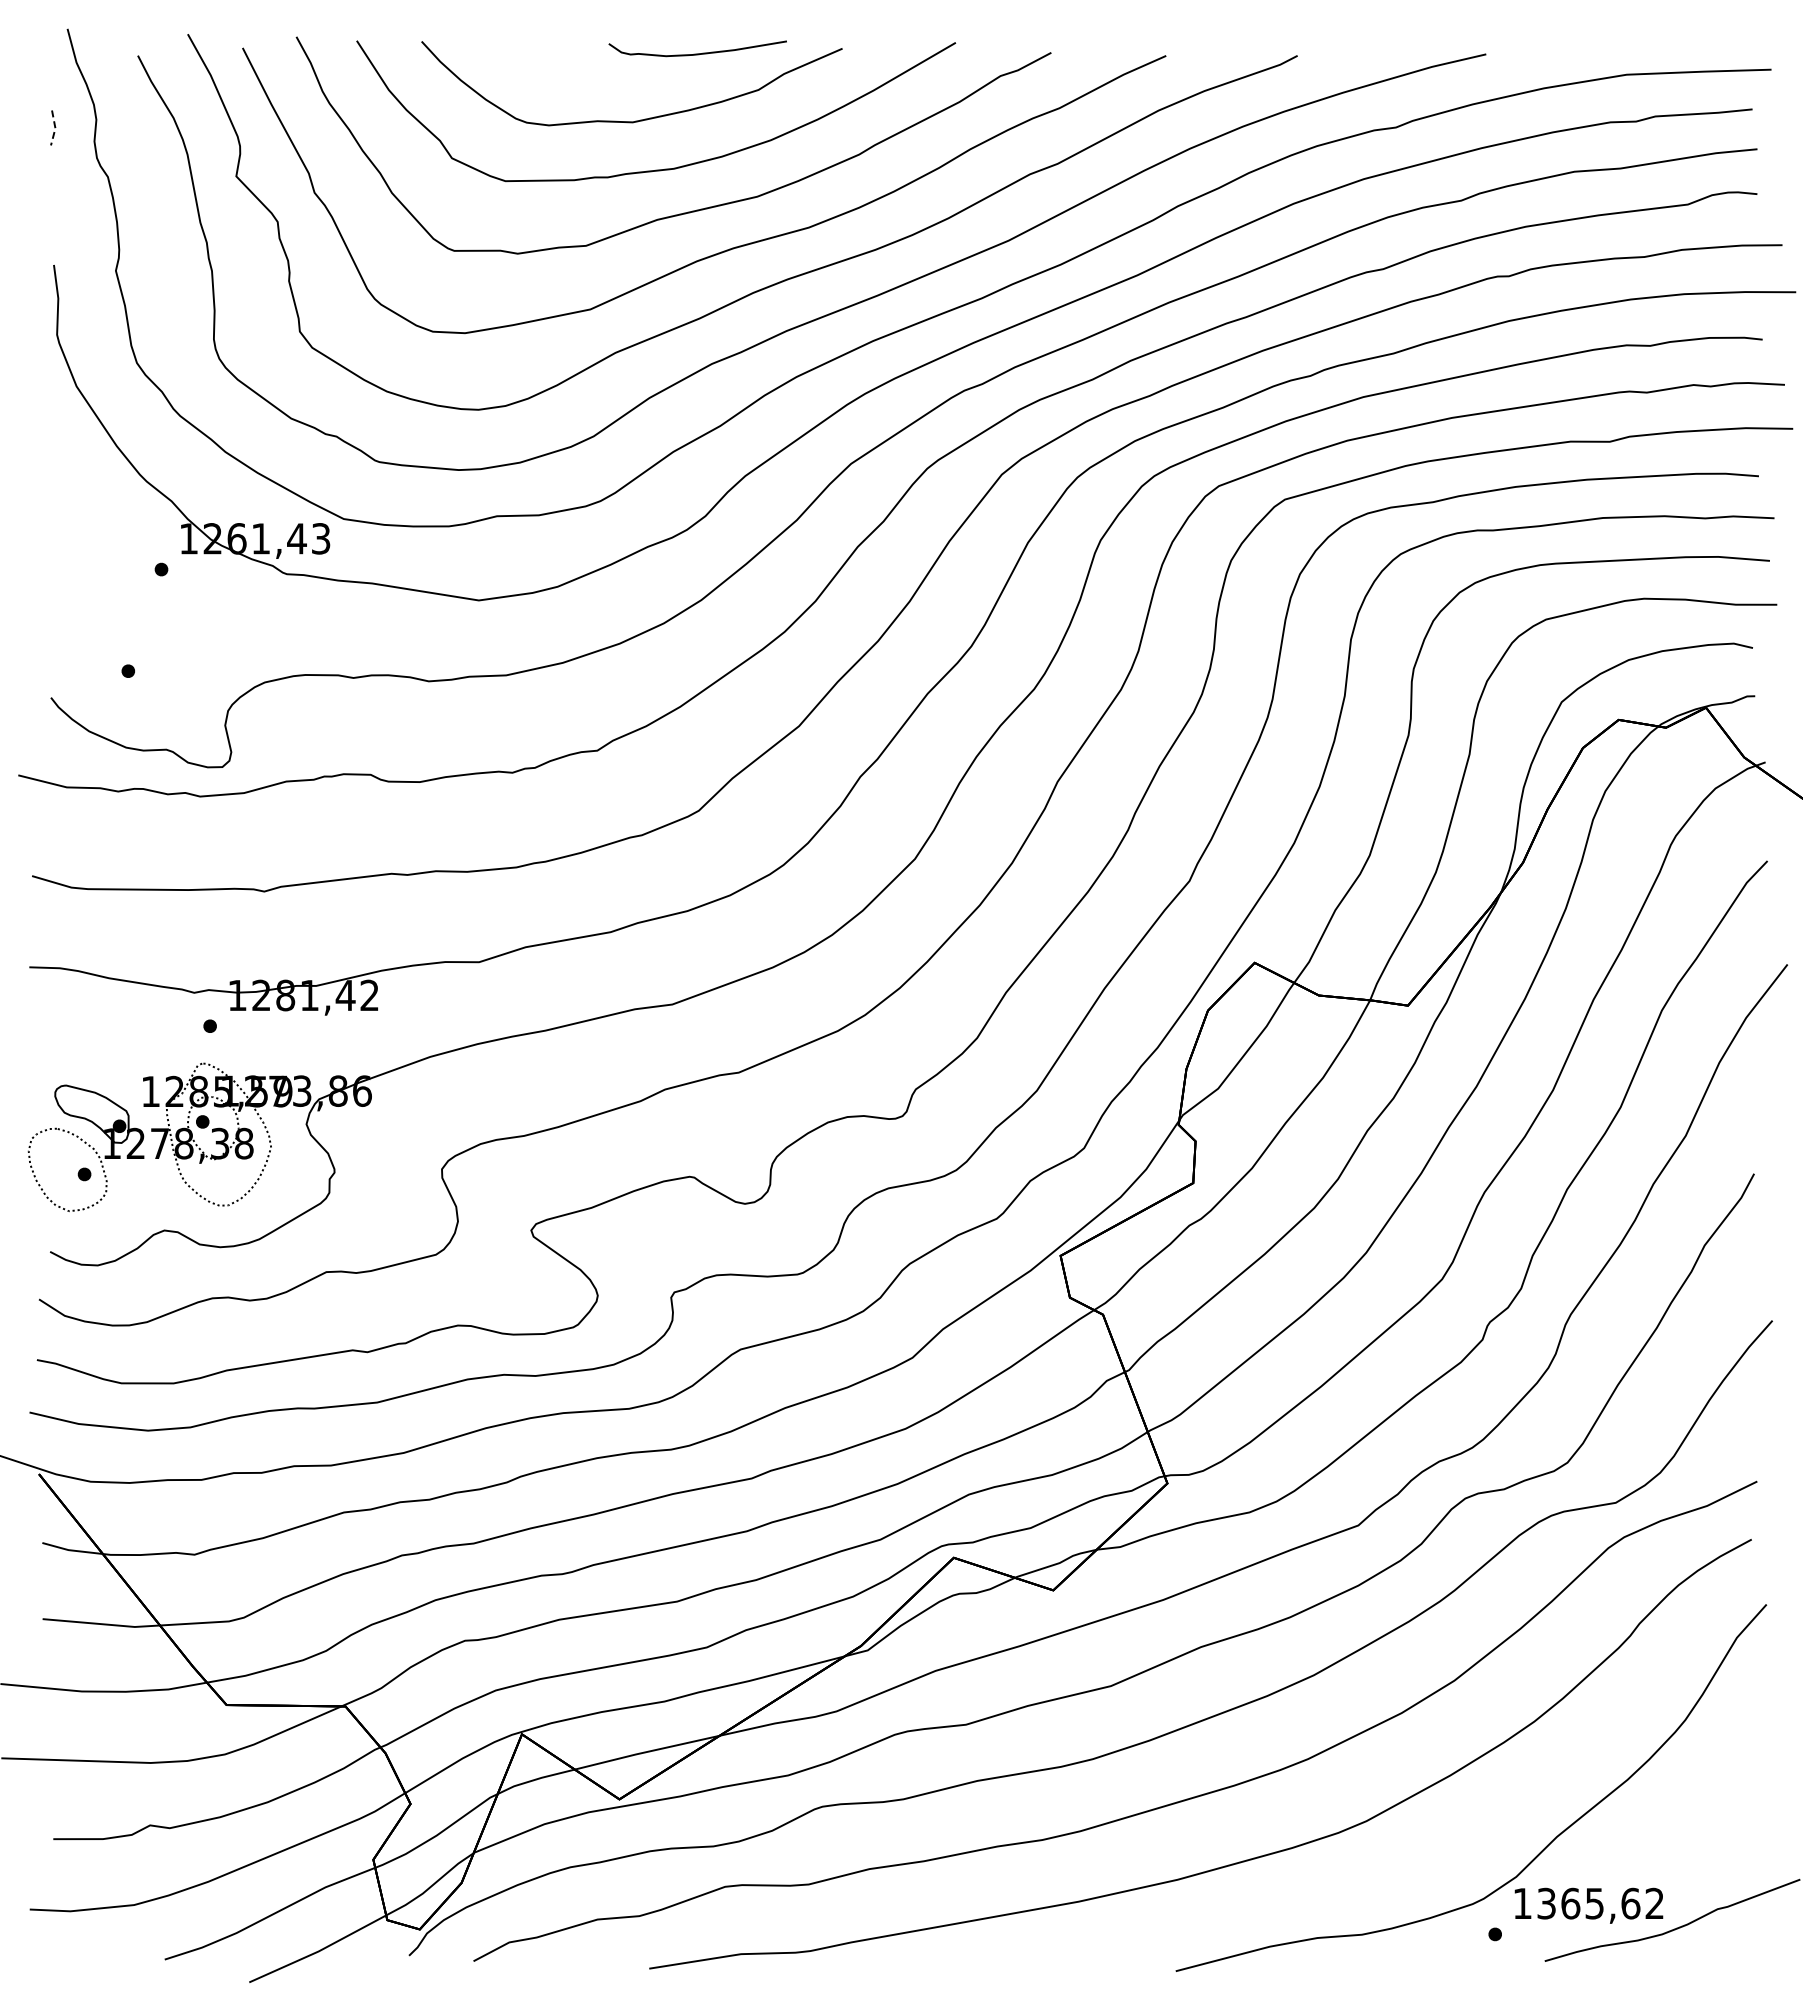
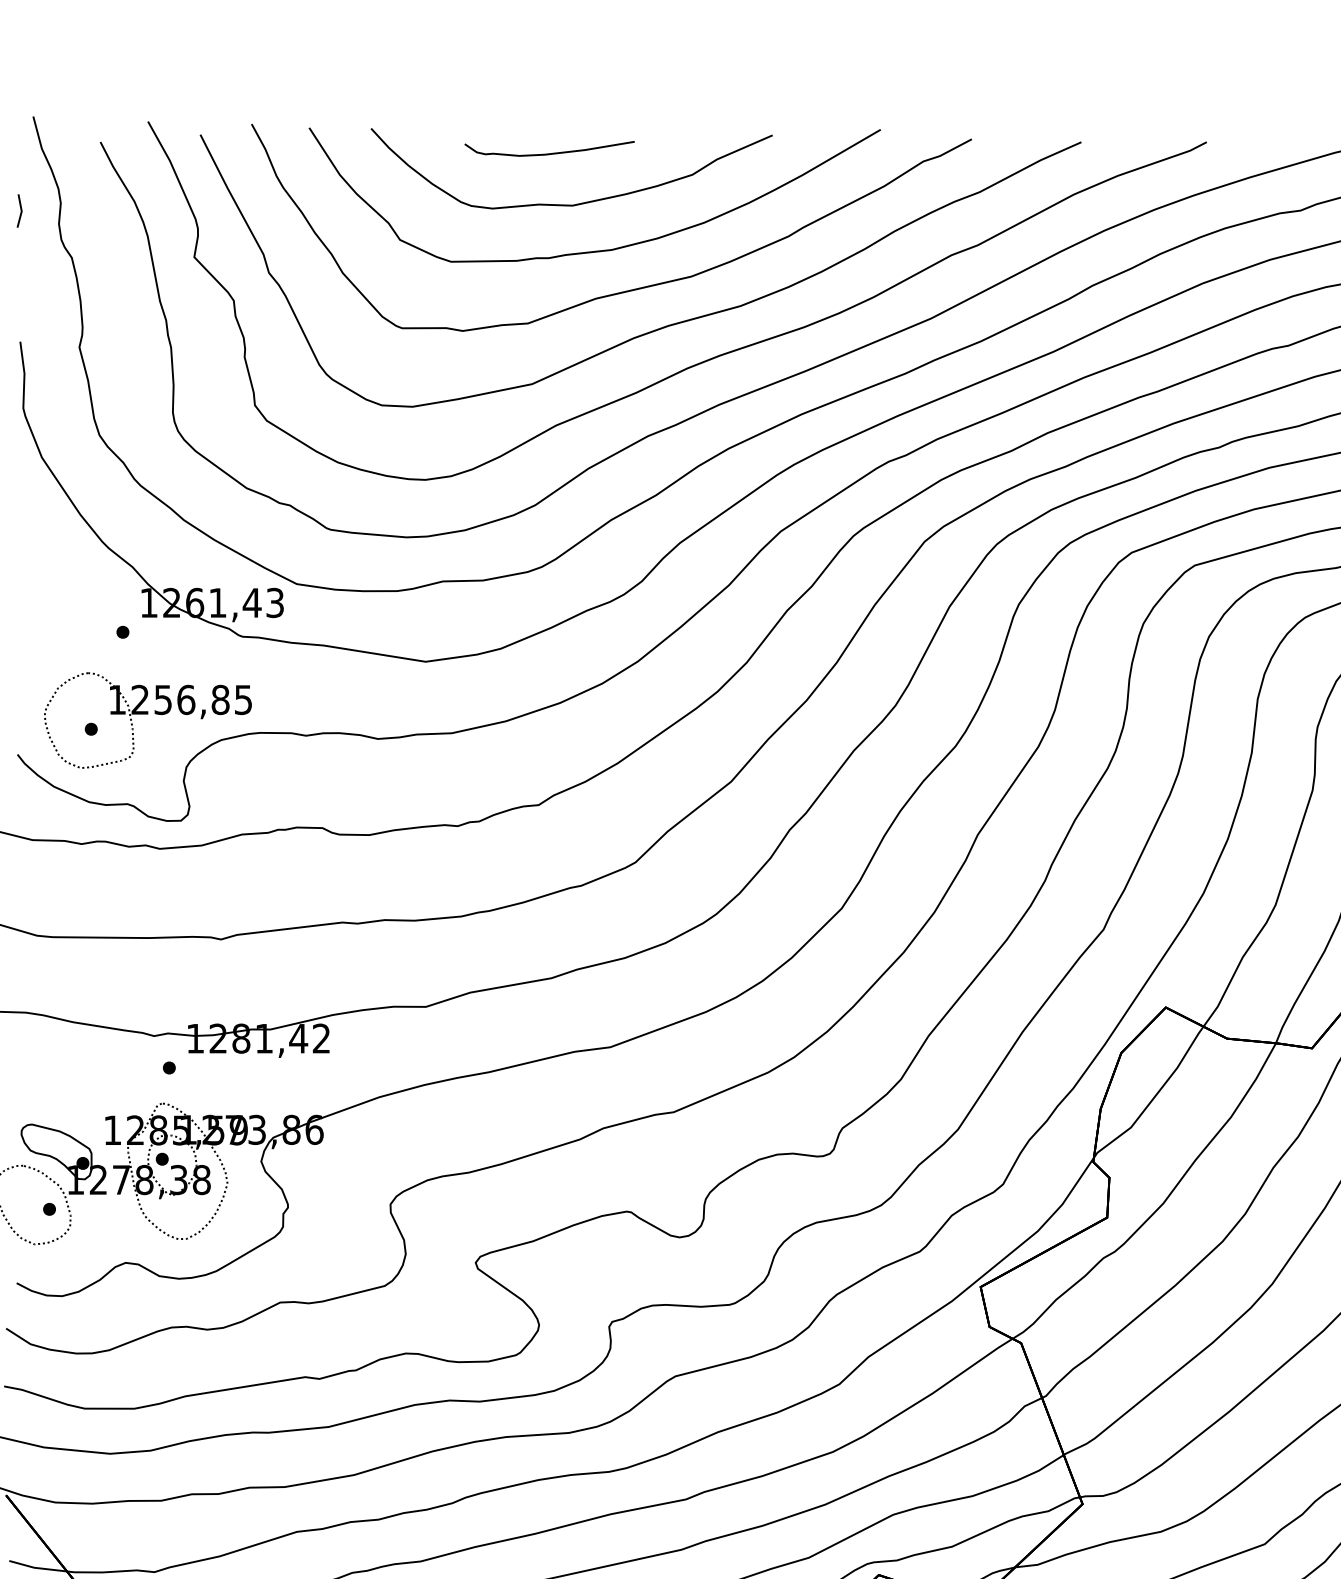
curve: (697, 53) -> (549, 153), moved
line: (55, 128) -> (21, 211), dashed -> solid
part: (187, 661) -> (147, 720), added

